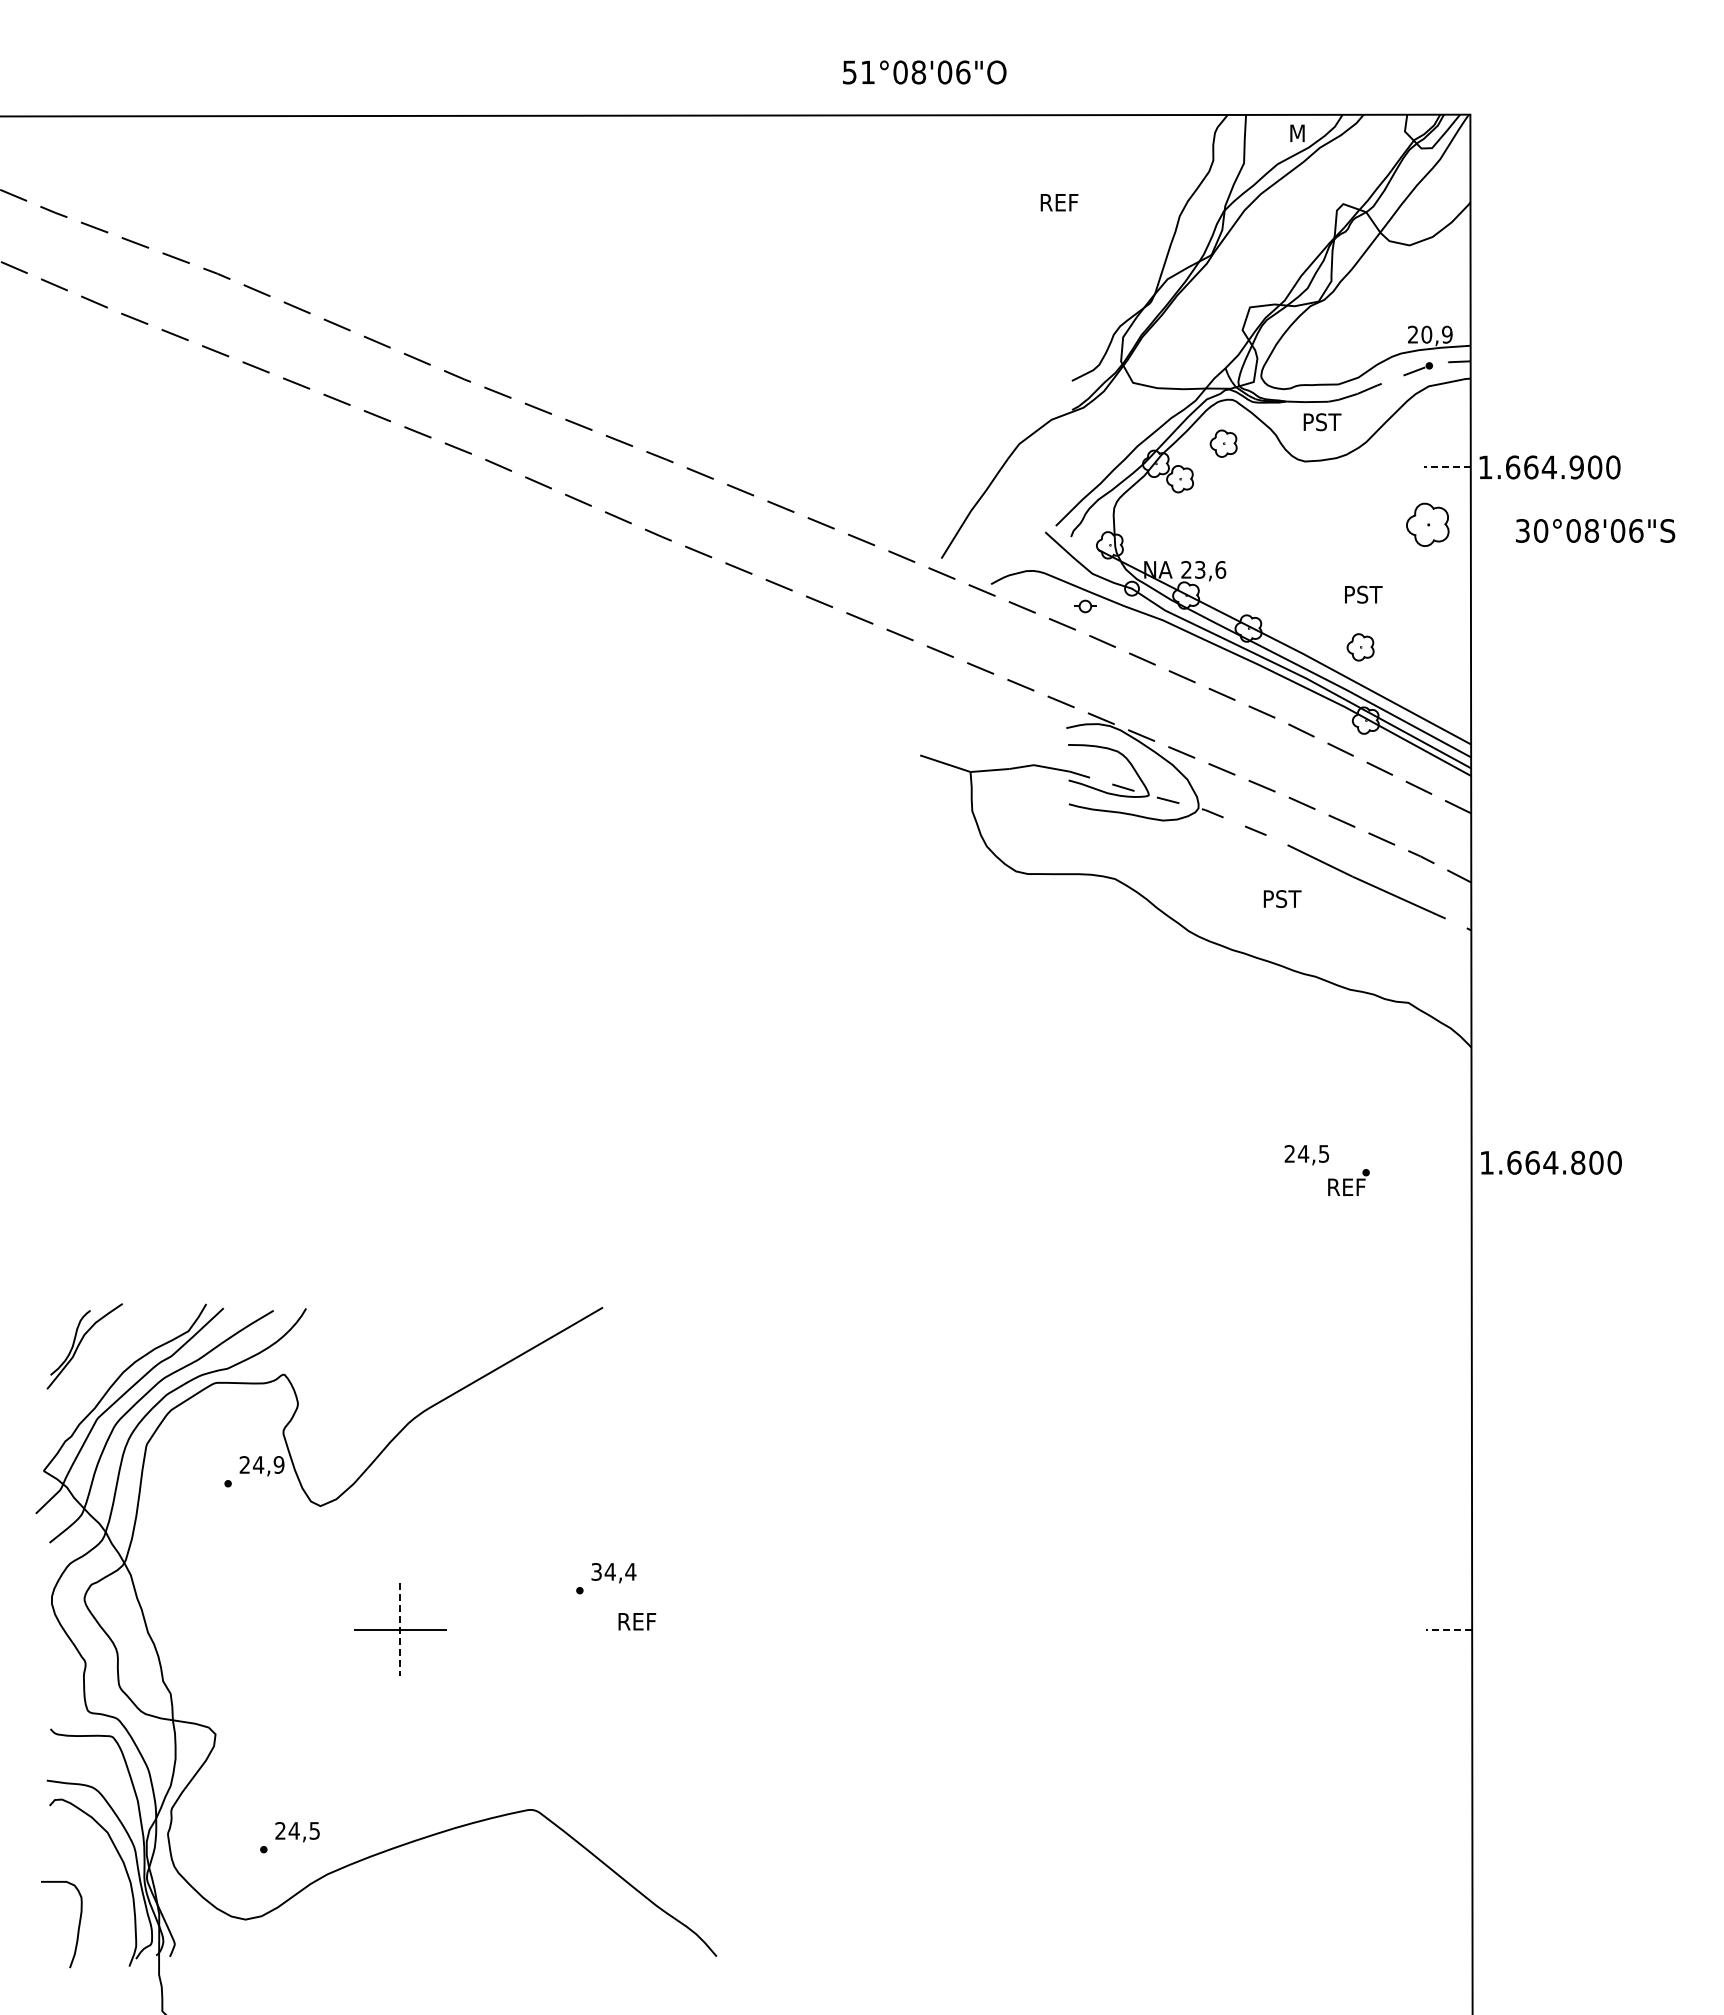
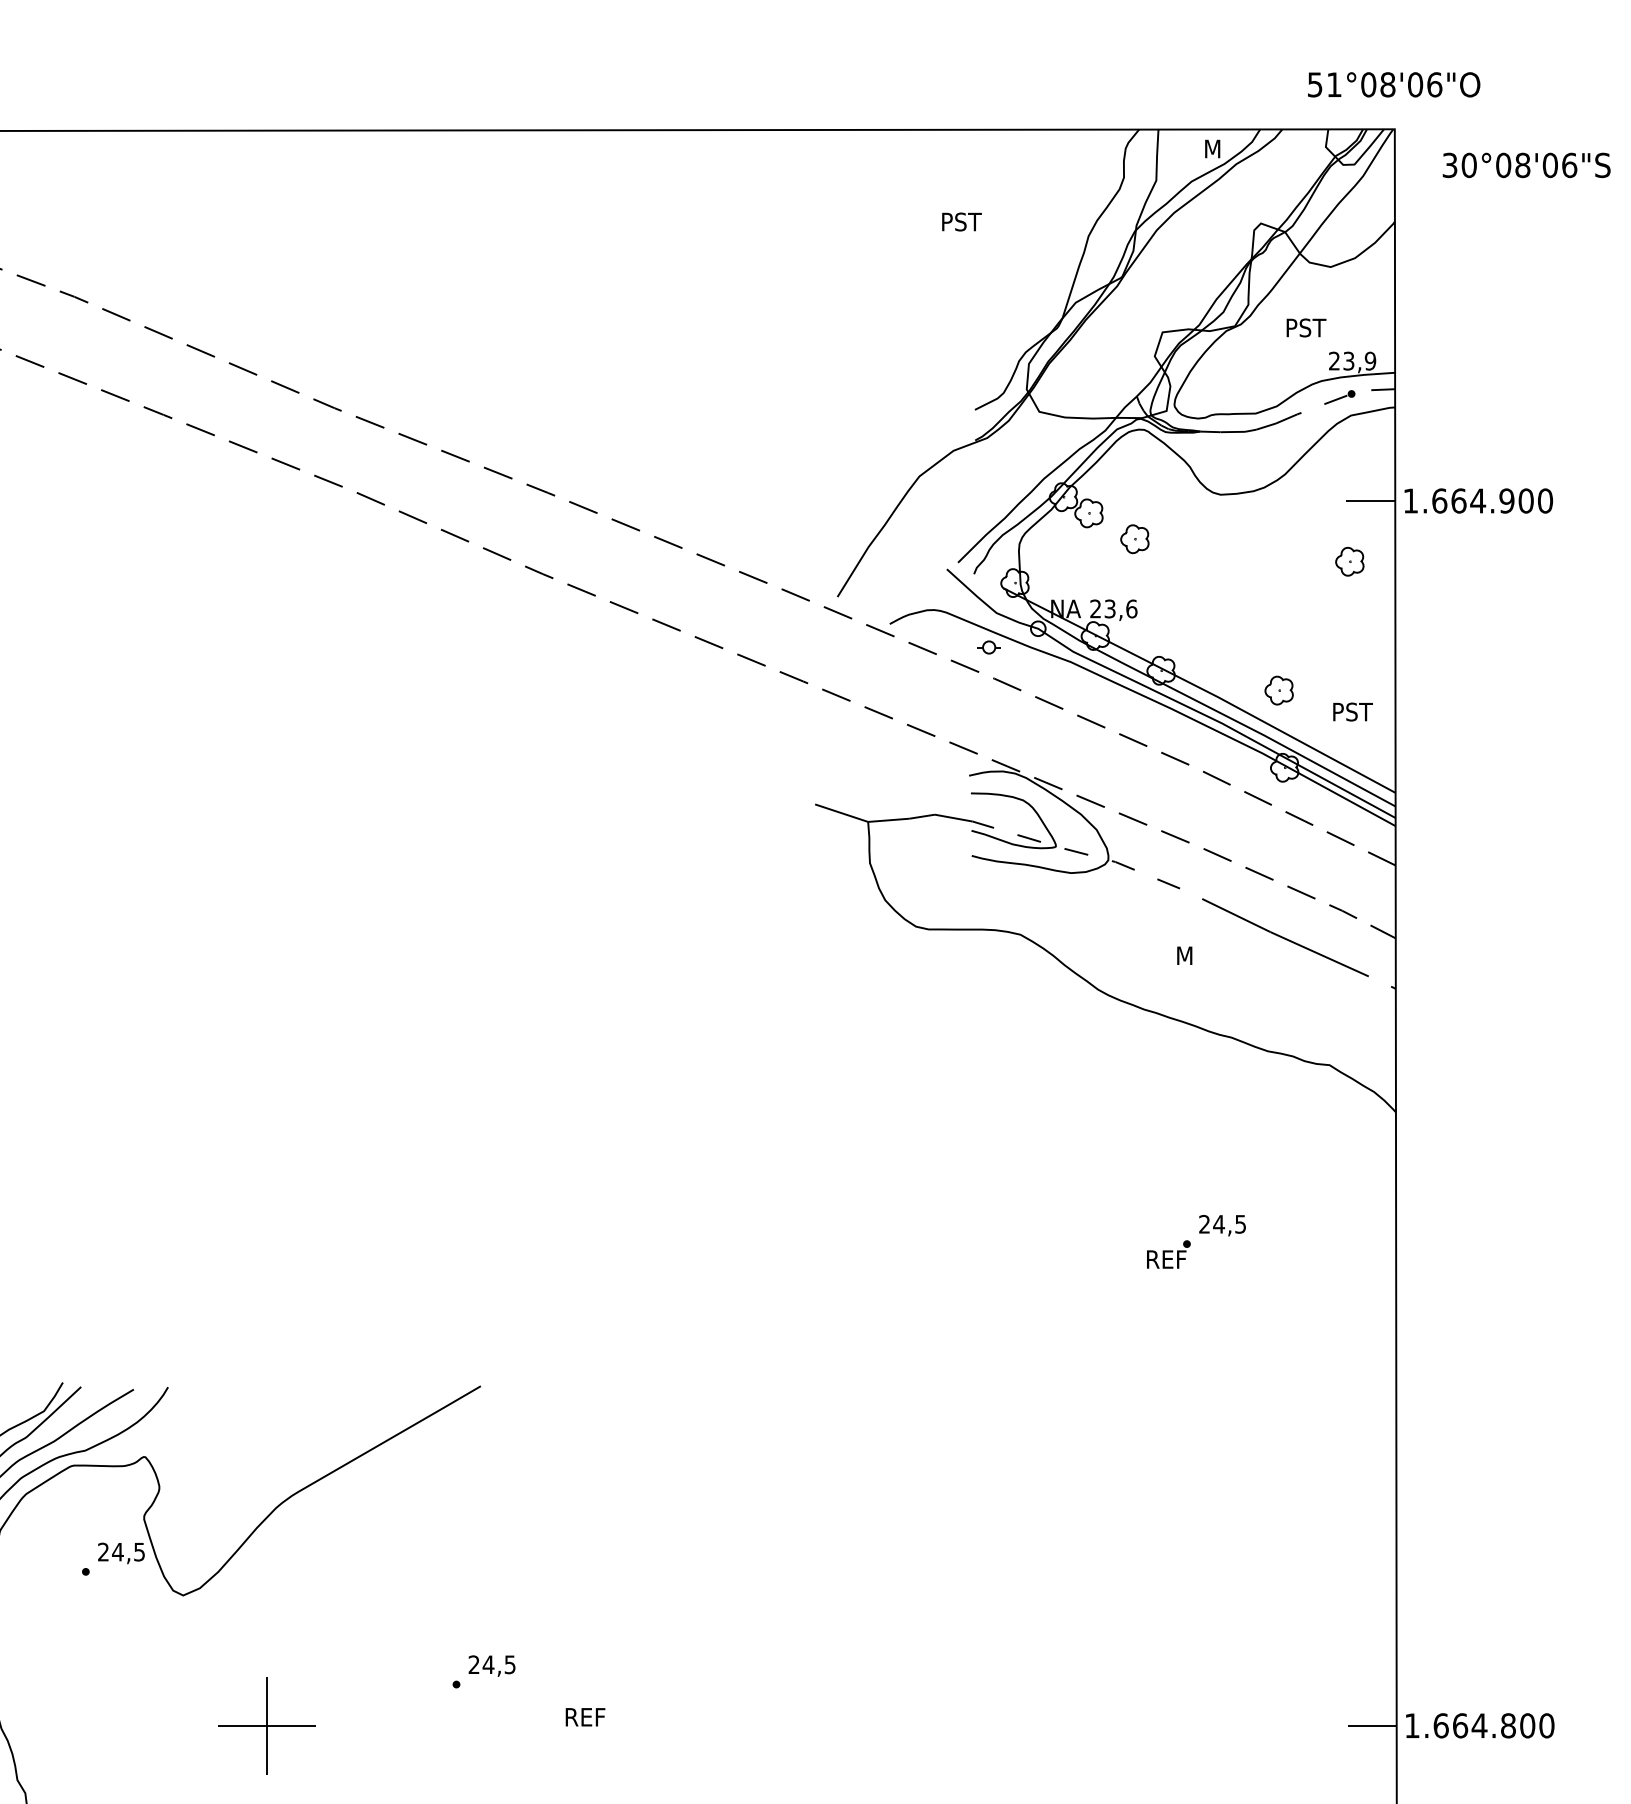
text: (924, 72) -> (1393, 84), moved
text: (1060, 202) -> (962, 221), REF -> PST
text: (1426, 334) -> (1348, 360), 20,9 -> 23,9
text: (1322, 422) -> (1306, 328), moved
part: (1223, 443) -> (1134, 539), moved
line: (1446, 467) -> (1369, 501), dashed -> solid
part: (1427, 525) -> (1349, 562), size x0.62
text: (1595, 530) -> (1526, 164), moved
text: (1363, 594) -> (1352, 711), moved
text: (1283, 899) -> (1197, 956), PST -> M
text: (1551, 1162) -> (1480, 1725), moved
part: (1348, 1182) -> (1168, 1254), moved
text: (278, 1464) -> (138, 1551), 24,9 -> 24,5
text: (613, 1571) -> (491, 1664), 34,4 -> 24,5
text: (637, 1621) -> (585, 1717), moved
line: (1448, 1629) -> (1371, 1725), dashed -> solid
line: (400, 1630) -> (267, 1726), dashed -> solid

